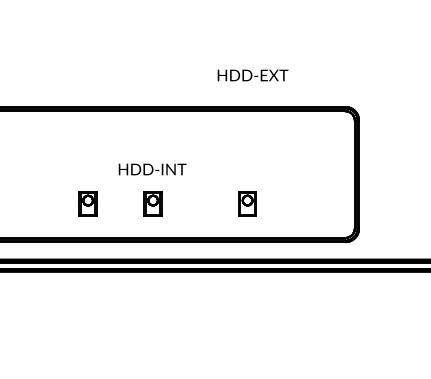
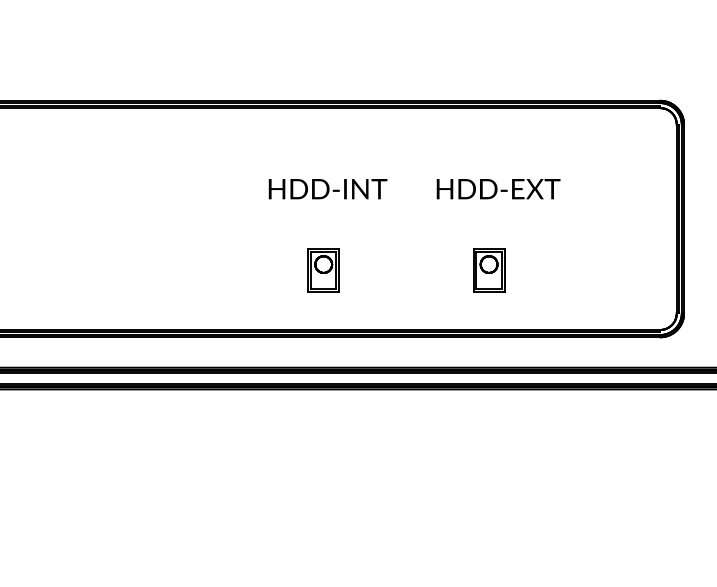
text: (252, 75) -> (497, 189), moved
text: (152, 169) -> (327, 189), moved
part: (87, 203) -> (208, 269), removed

